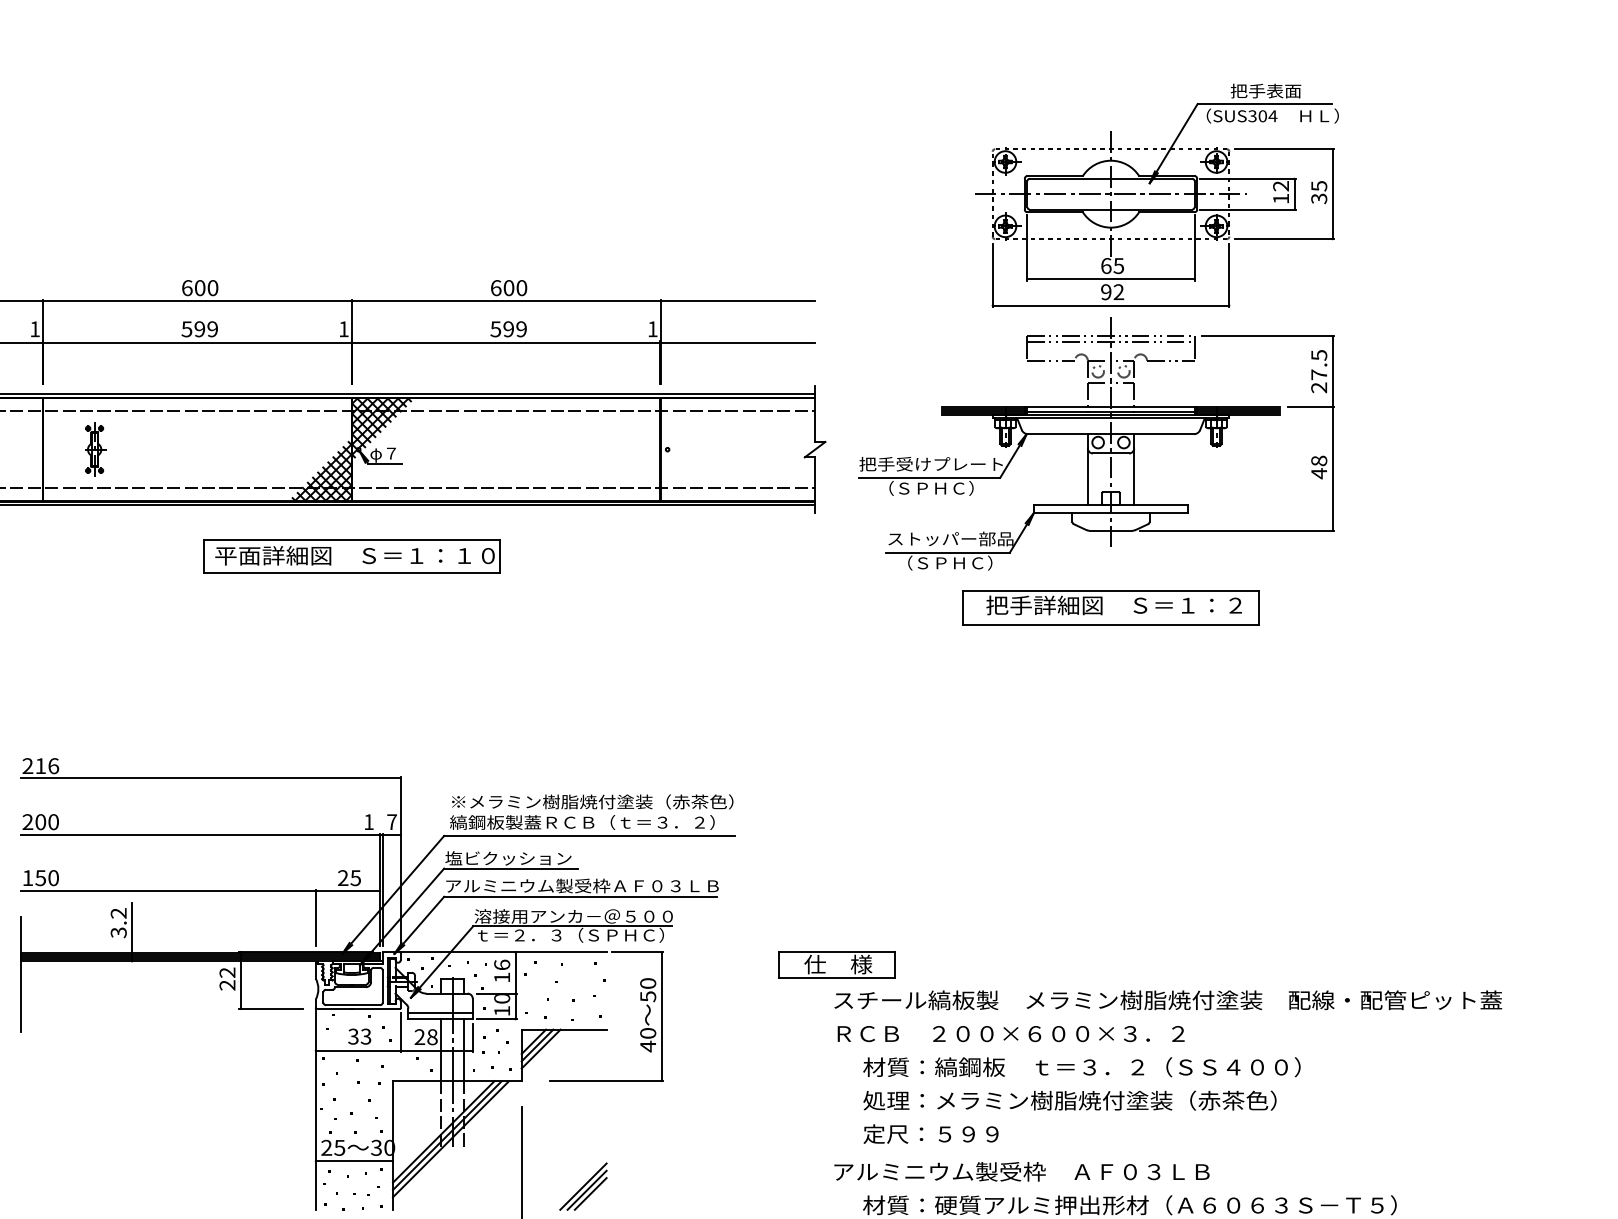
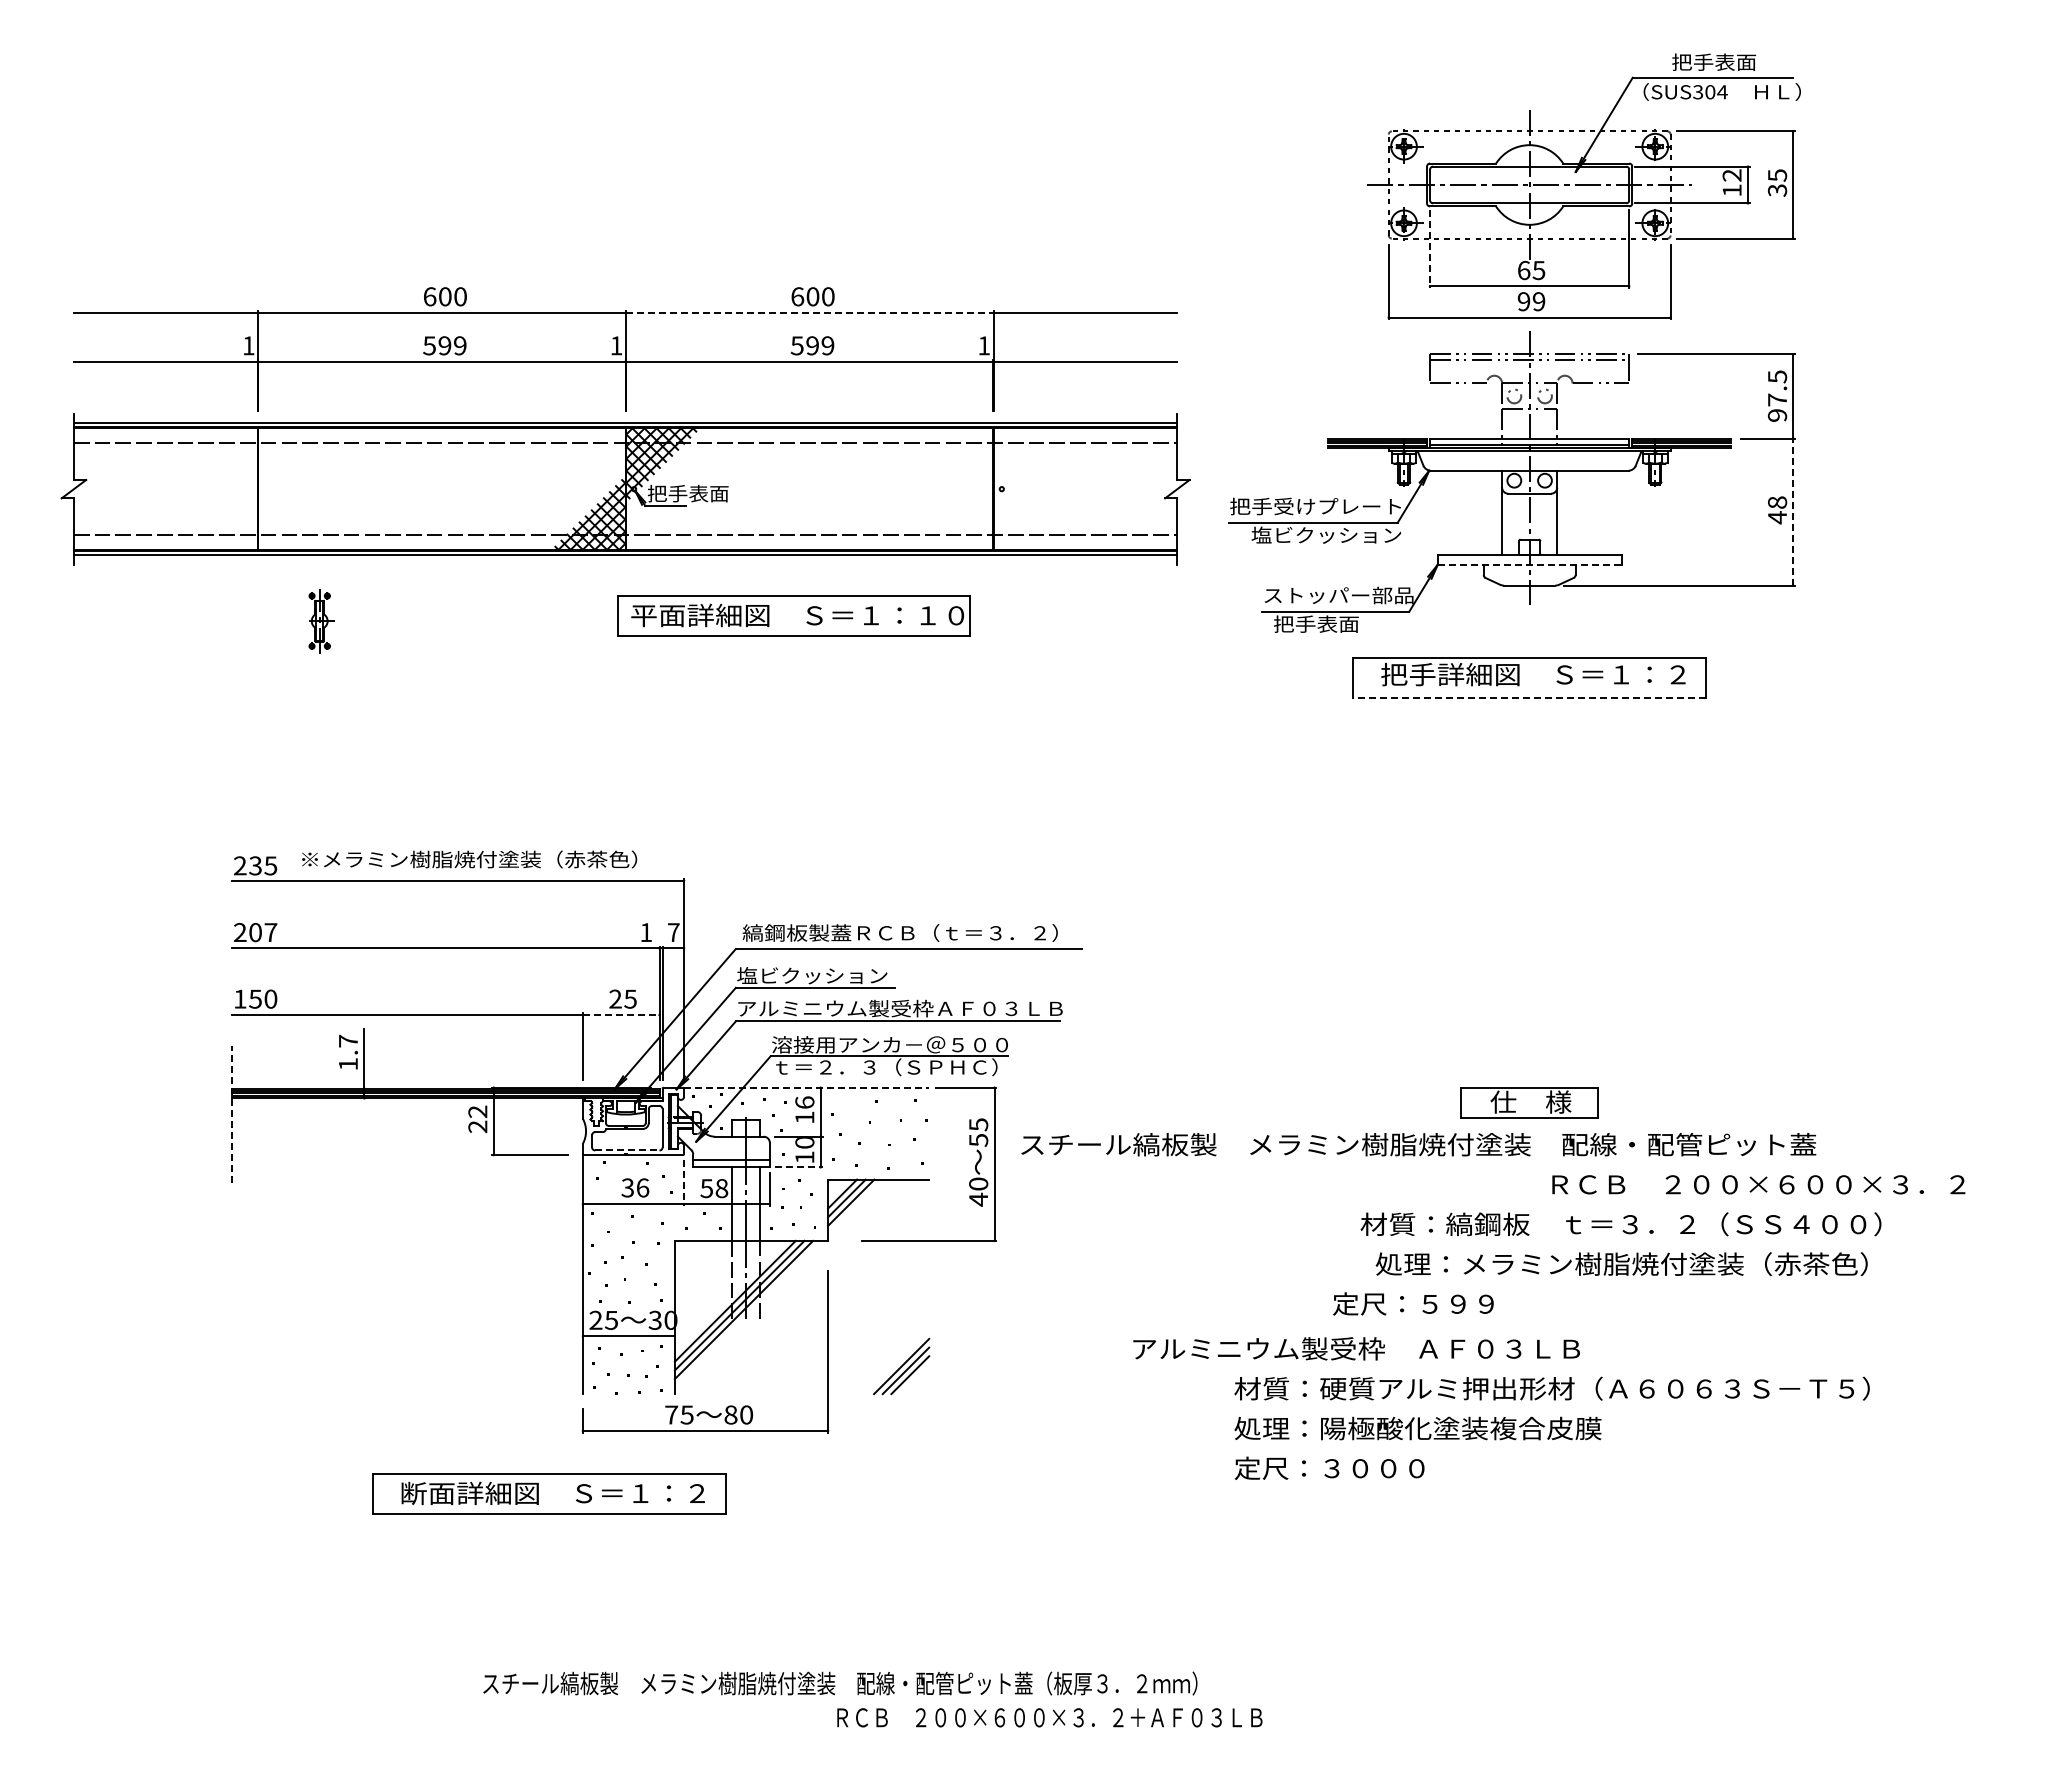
line: (1027, 248) -> (1430, 249), solid -> dashed
text: (1118, 292) -> (1538, 301), 92 -> 99
line: (506, 301) -> (809, 312), solid -> dashed
text: (1319, 387) -> (1777, 415), 27.5 -> 97.5
part: (96, 449) -> (321, 621), moved
text: (403, 454) -> (687, 494), φ７ -> 把手表面
line: (1332, 469) -> (1793, 512), solid -> dashed
text: (940, 488) -> (1326, 535), （ＳＰＨＣ） -> 塩ビクッション
line: (1110, 512) -> (1529, 564), solid -> dashed
part: (351, 555) -> (793, 615), moved
text: (944, 563) -> (1331, 624), （ＳＰＨＣ） -> 把手表面
line: (1110, 624) -> (1529, 697), solid -> dashed
text: (47, 765) -> (263, 865), 216 -> 235
text: (592, 801) -> (469, 859), moved
text: (53, 822) -> (270, 932), 200 -> 207
line: (348, 891) -> (621, 1015), solid -> dashed
text: (118, 922) -> (347, 1052), 3.2 -> 1.7
line: (503, 952) -> (806, 1087), solid -> dashed
part: (837, 964) -> (1529, 1102), moved
line: (20, 974) -> (231, 1114), solid -> dashed
text: (648, 983) -> (978, 1124), 50 -> 55
text: (1168, 1000) -> (1418, 1144), moved
line: (353, 1005) -> (627, 1150), solid -> dashed
line: (496, 1019) -> (798, 1167), solid -> dashed
line: (401, 1032) -> (684, 1183), solid -> dashed
text: (1010, 1033) -> (1758, 1184), moved
text: (365, 1036) -> (642, 1187), 33 -> 36
text: (419, 1037) -> (706, 1188), 28 -> 58
text: (1081, 1067) -> (1620, 1224), moved
text: (1069, 1100) -> (1621, 1264), moved
text: (931, 1133) -> (1413, 1303), moved
text: (1021, 1171) -> (1356, 1348), moved

